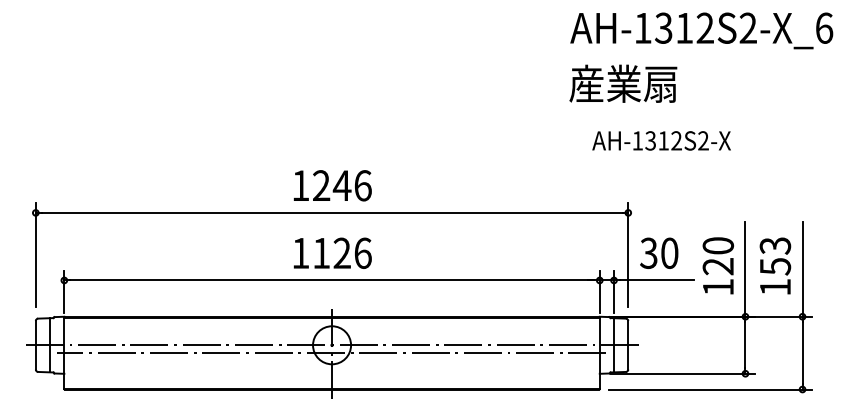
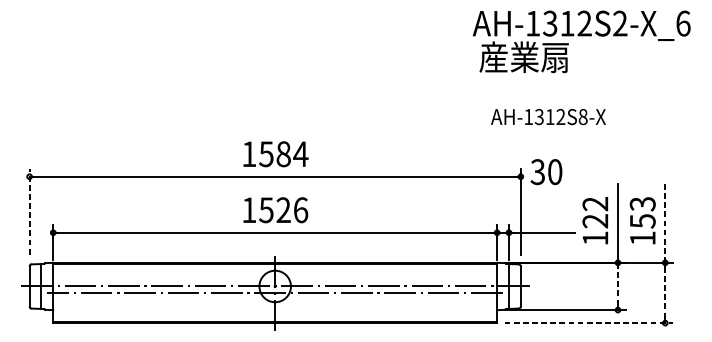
text: (623, 83) -> (524, 56), moved
text: (703, 140) -> (583, 116), AH-1312S2-X -> AH-1312S8-X
text: (342, 185) -> (283, 154), 1246 -> 1584
text: (718, 245) -> (595, 203), 120 -> 122
text: (659, 252) -> (546, 171), moved
text: (320, 253) -> (265, 210), 1126 -> 1526
line: (35, 255) -> (29, 212), solid -> dashed
line: (802, 268) -> (665, 222), solid -> dashed
line: (745, 345) -> (617, 286), solid -> dashed
line: (802, 353) -> (665, 293), solid -> dashed
line: (710, 389) -> (588, 323), solid -> dashed

